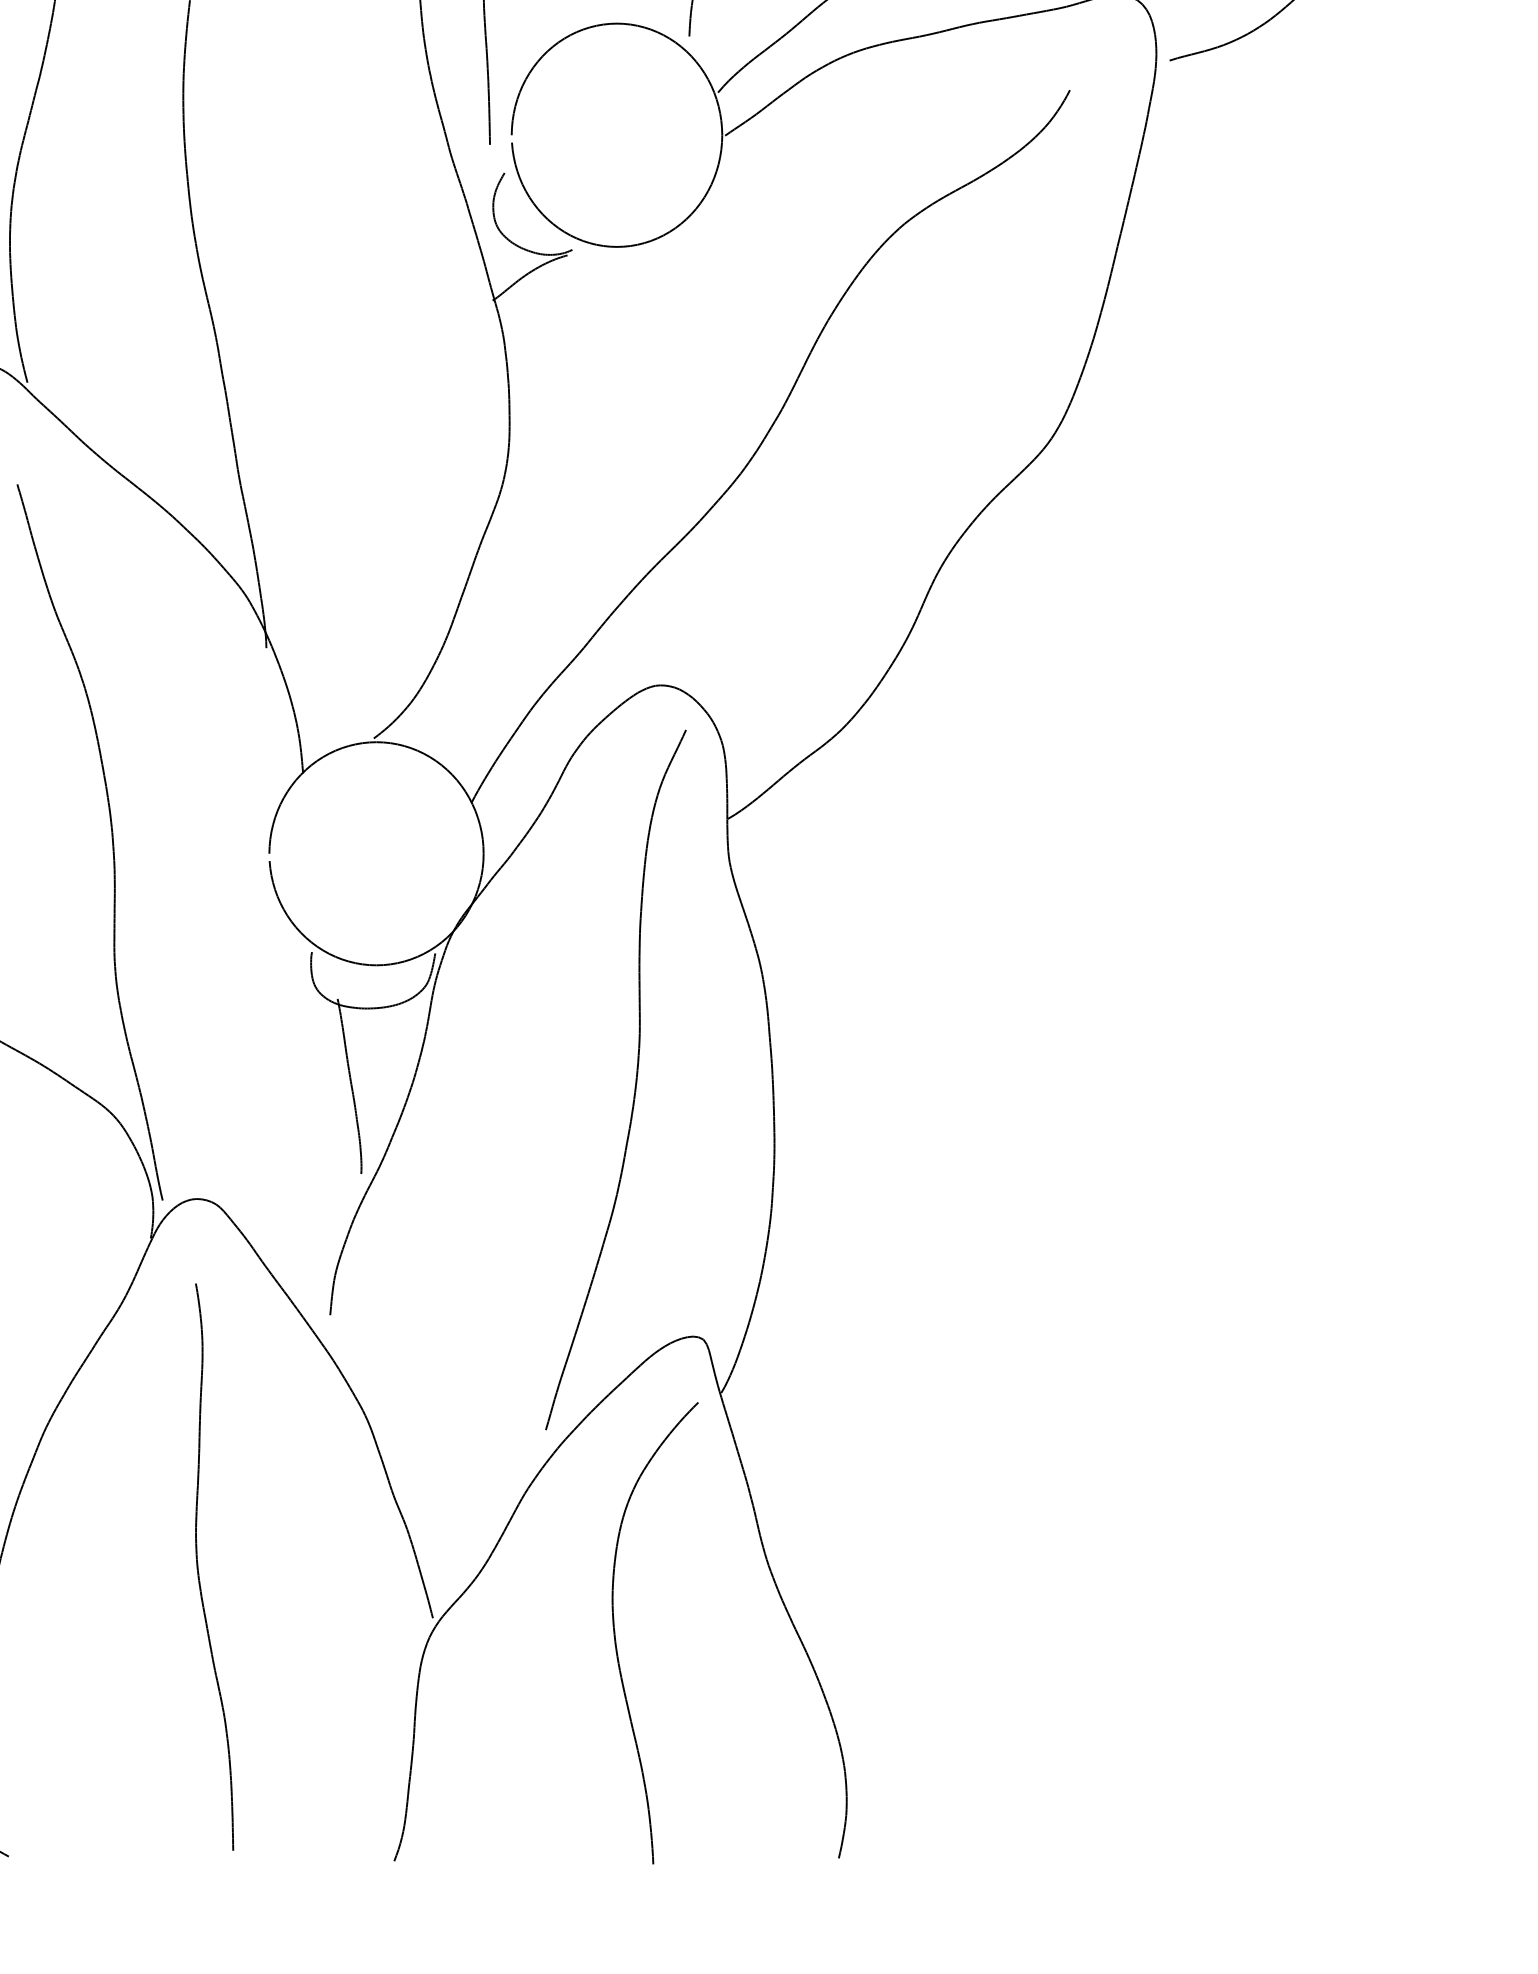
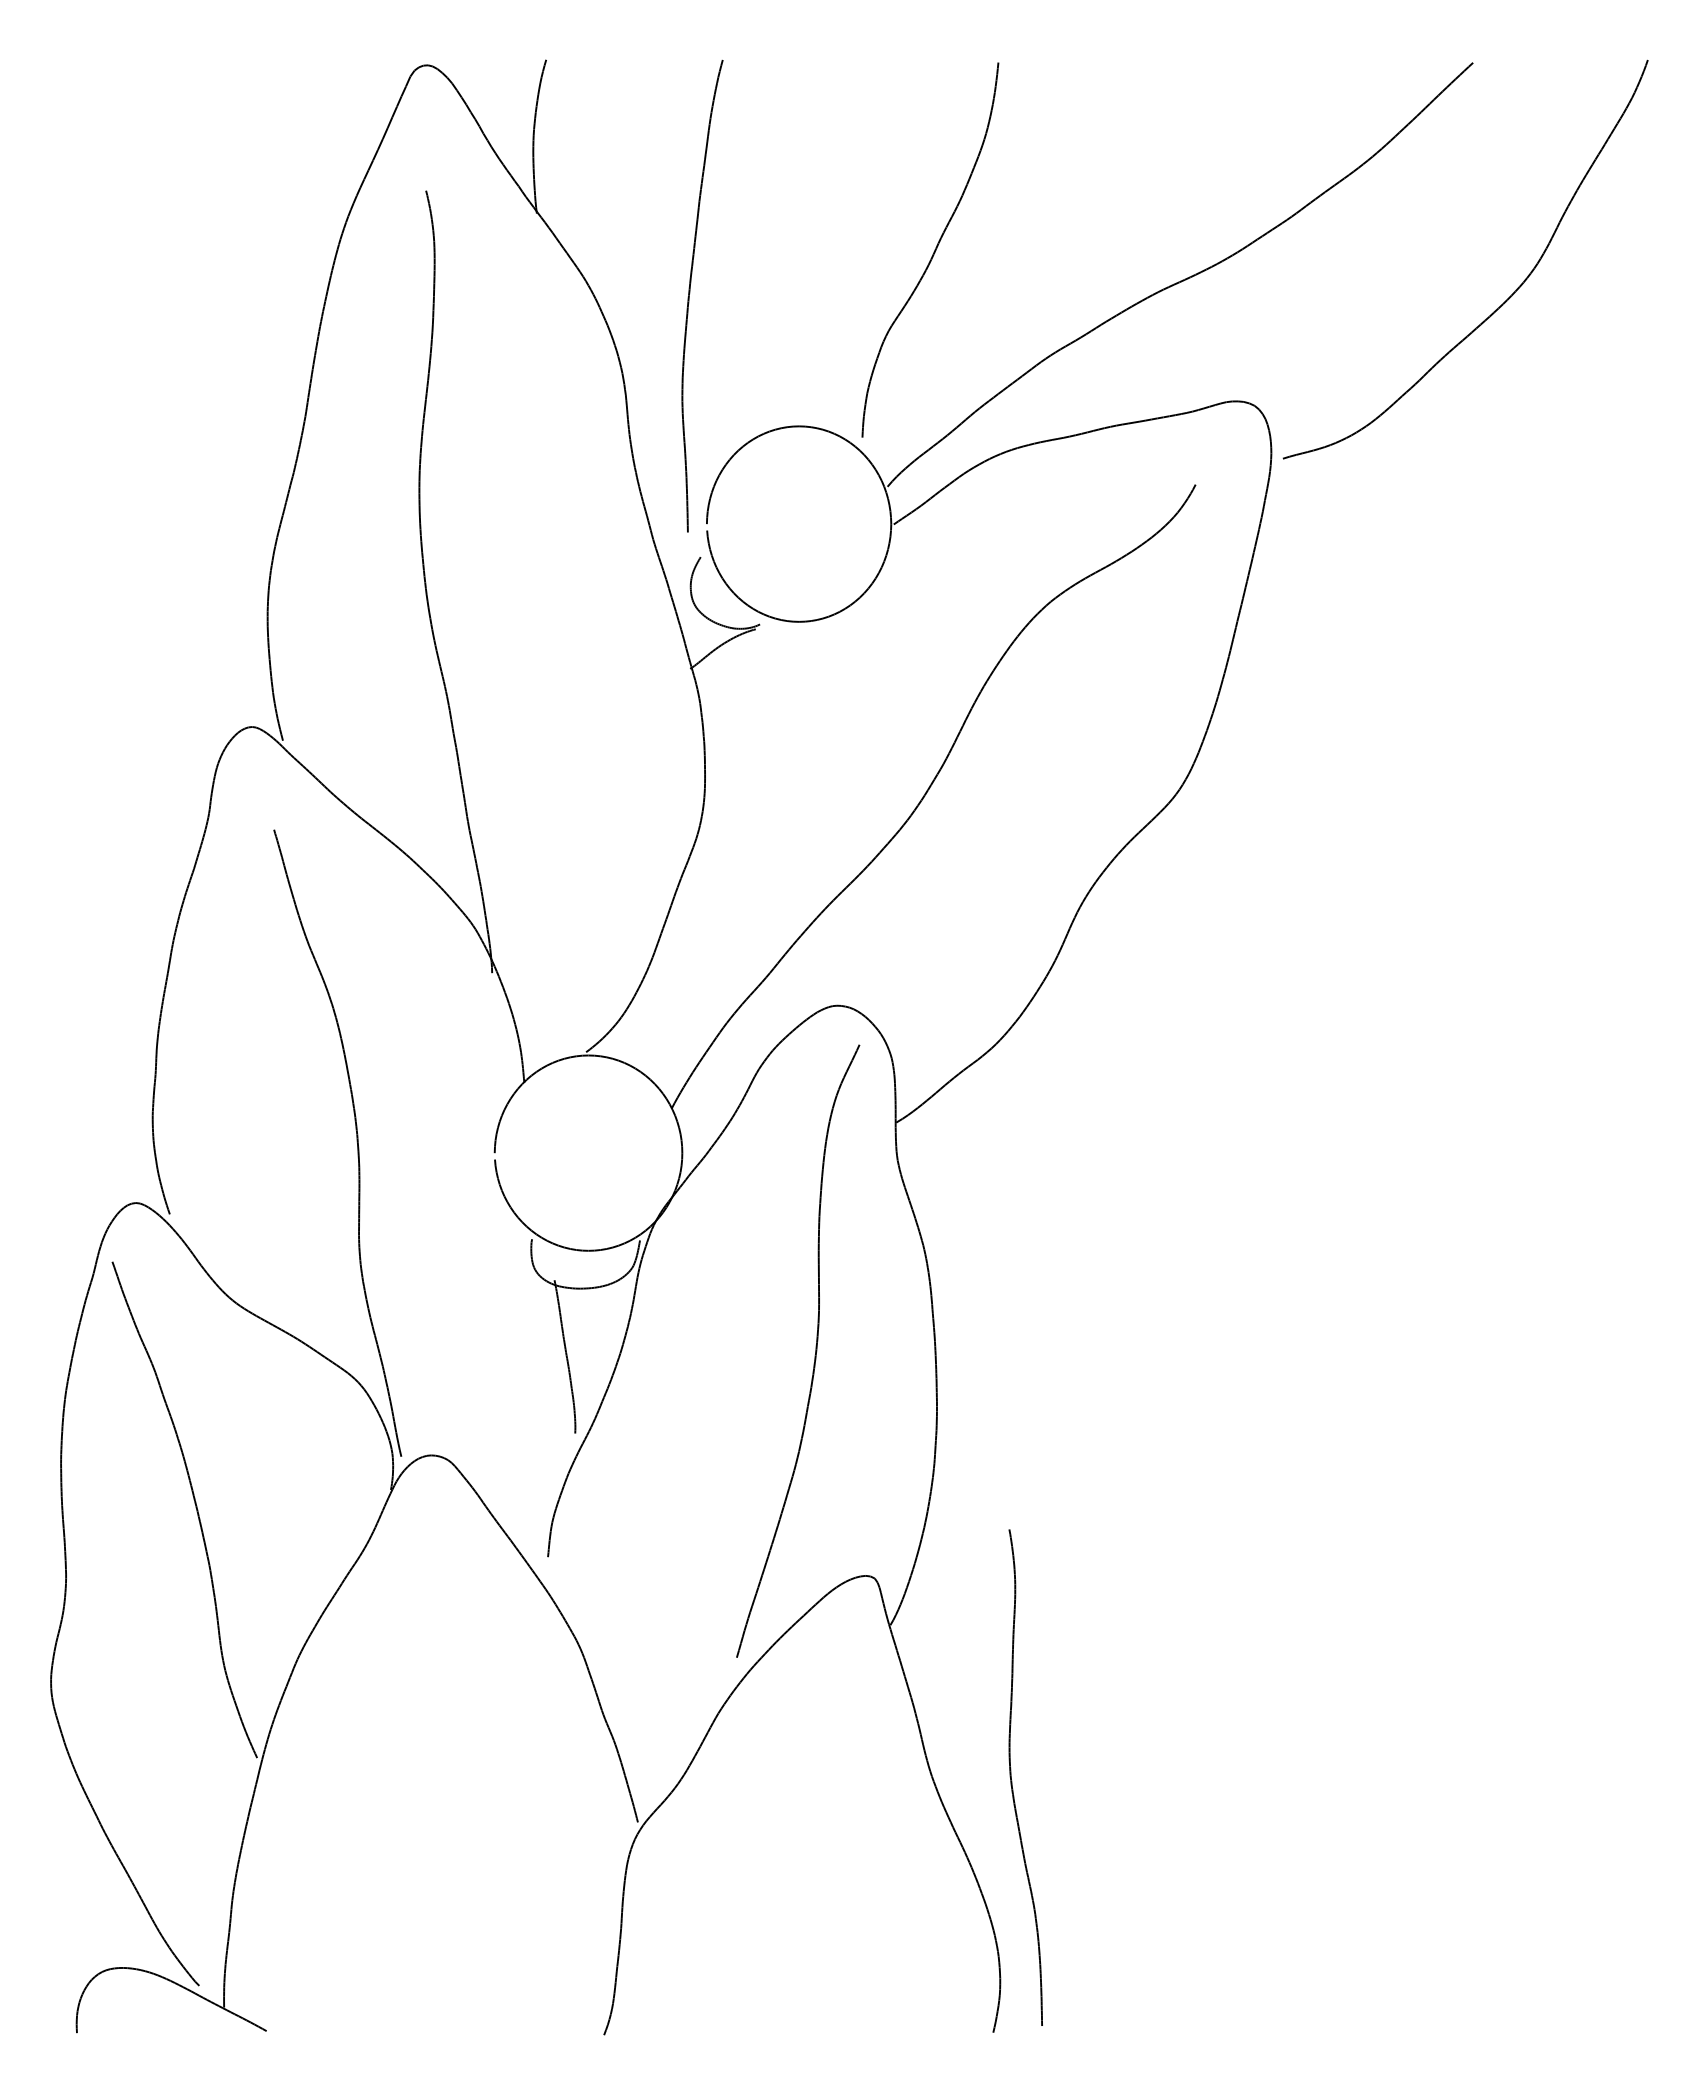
part: (199, 1570) -> (1012, 1780), moved
part: (616, 1636) -> (798, 1838), removed

